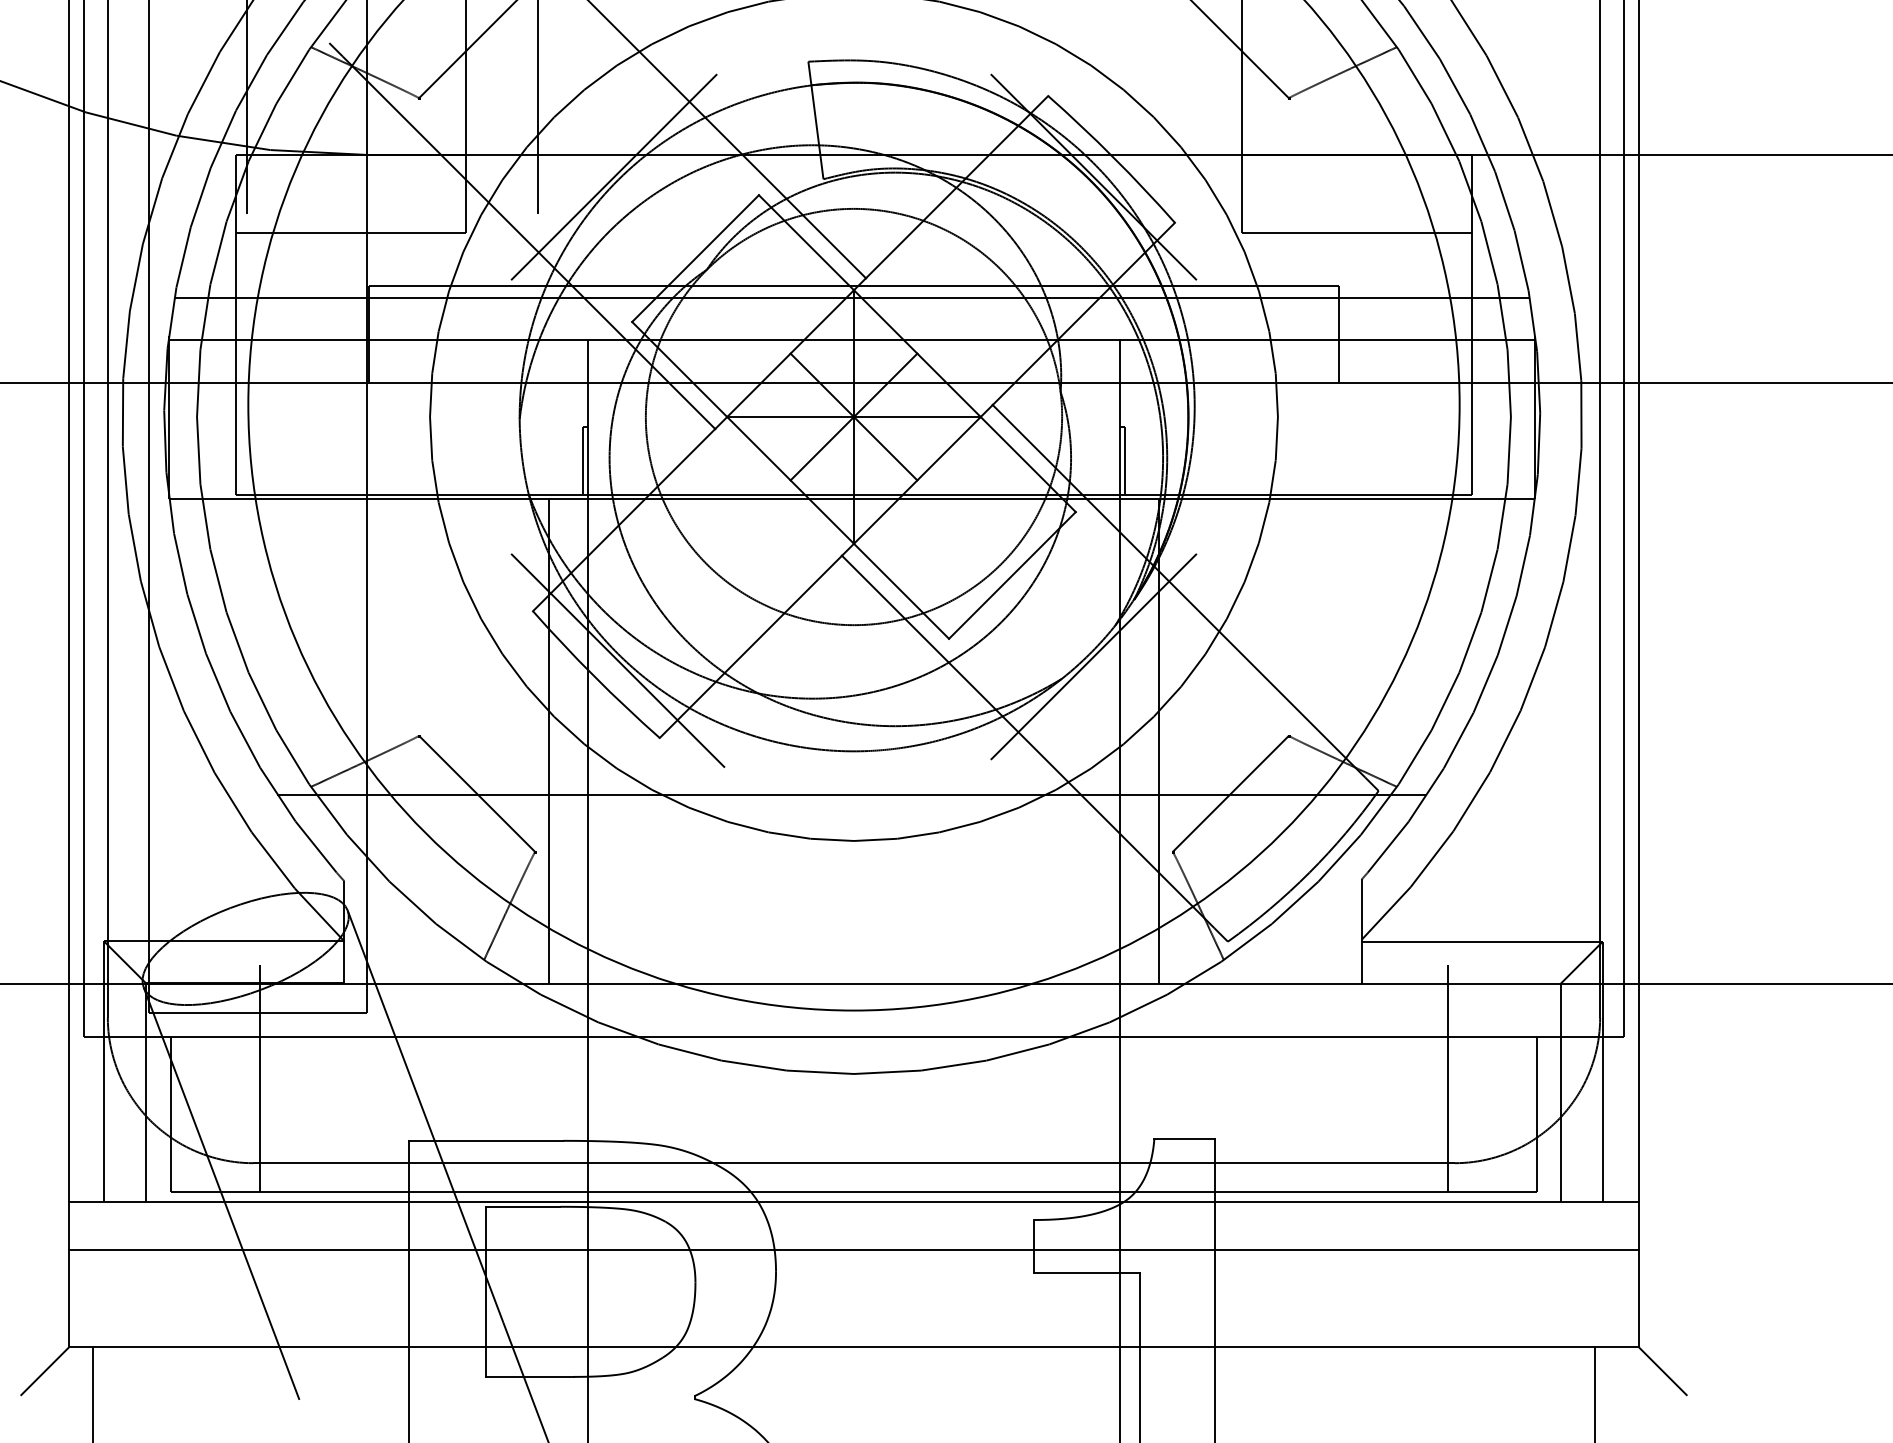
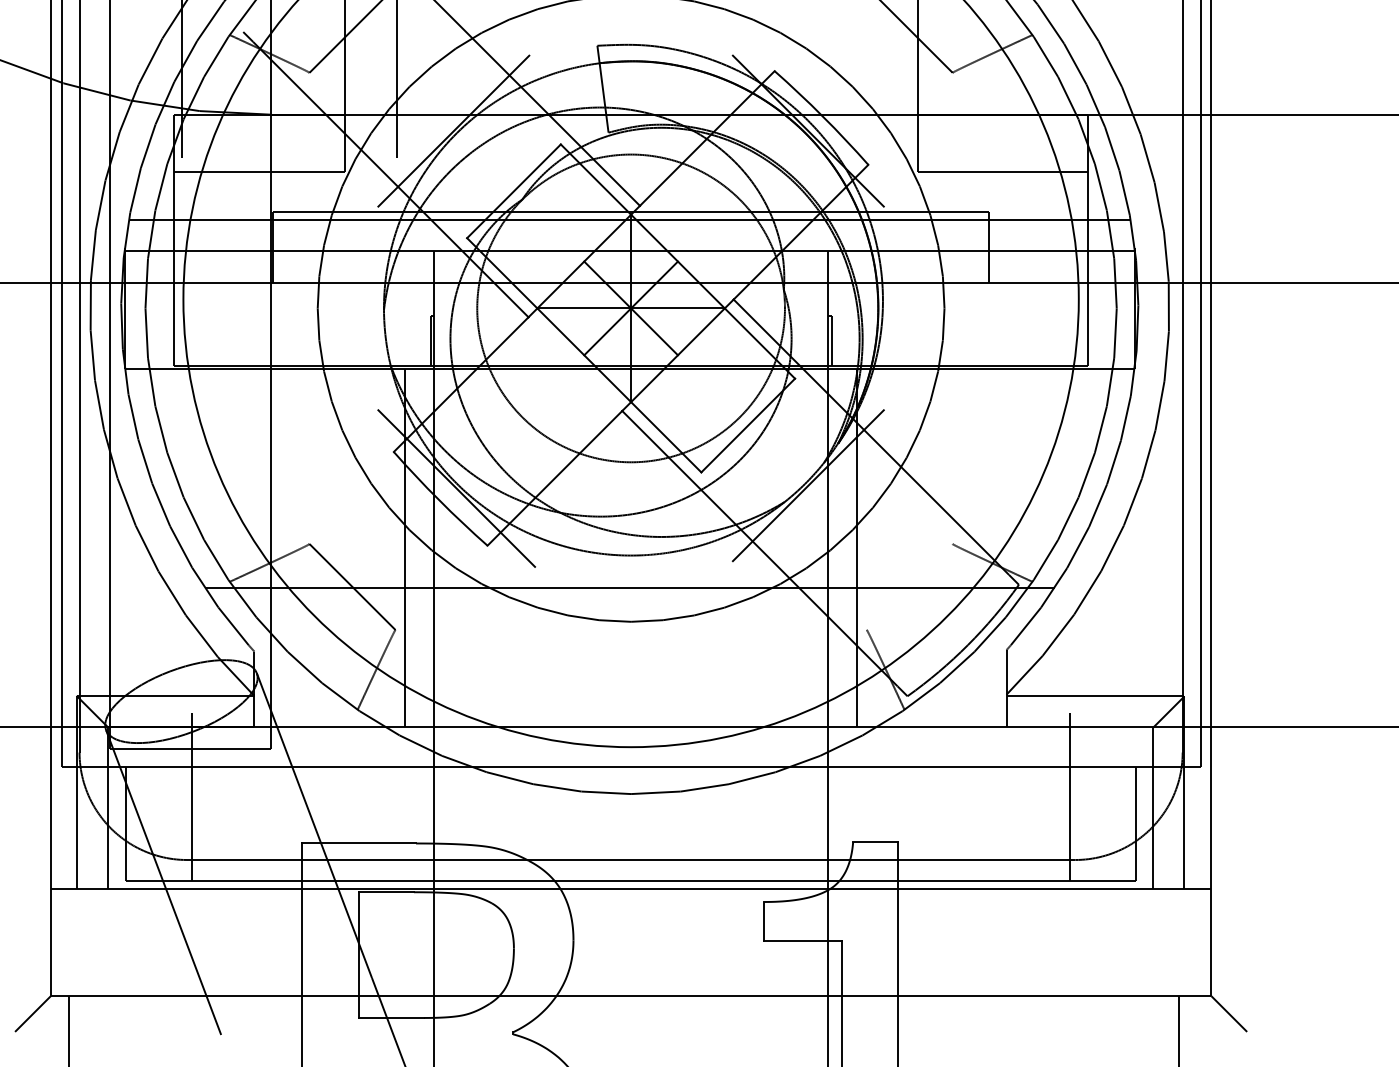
line: (1230, 793) -> (909, 586), removed
line: (853, 1250) -> (630, 924), removed

